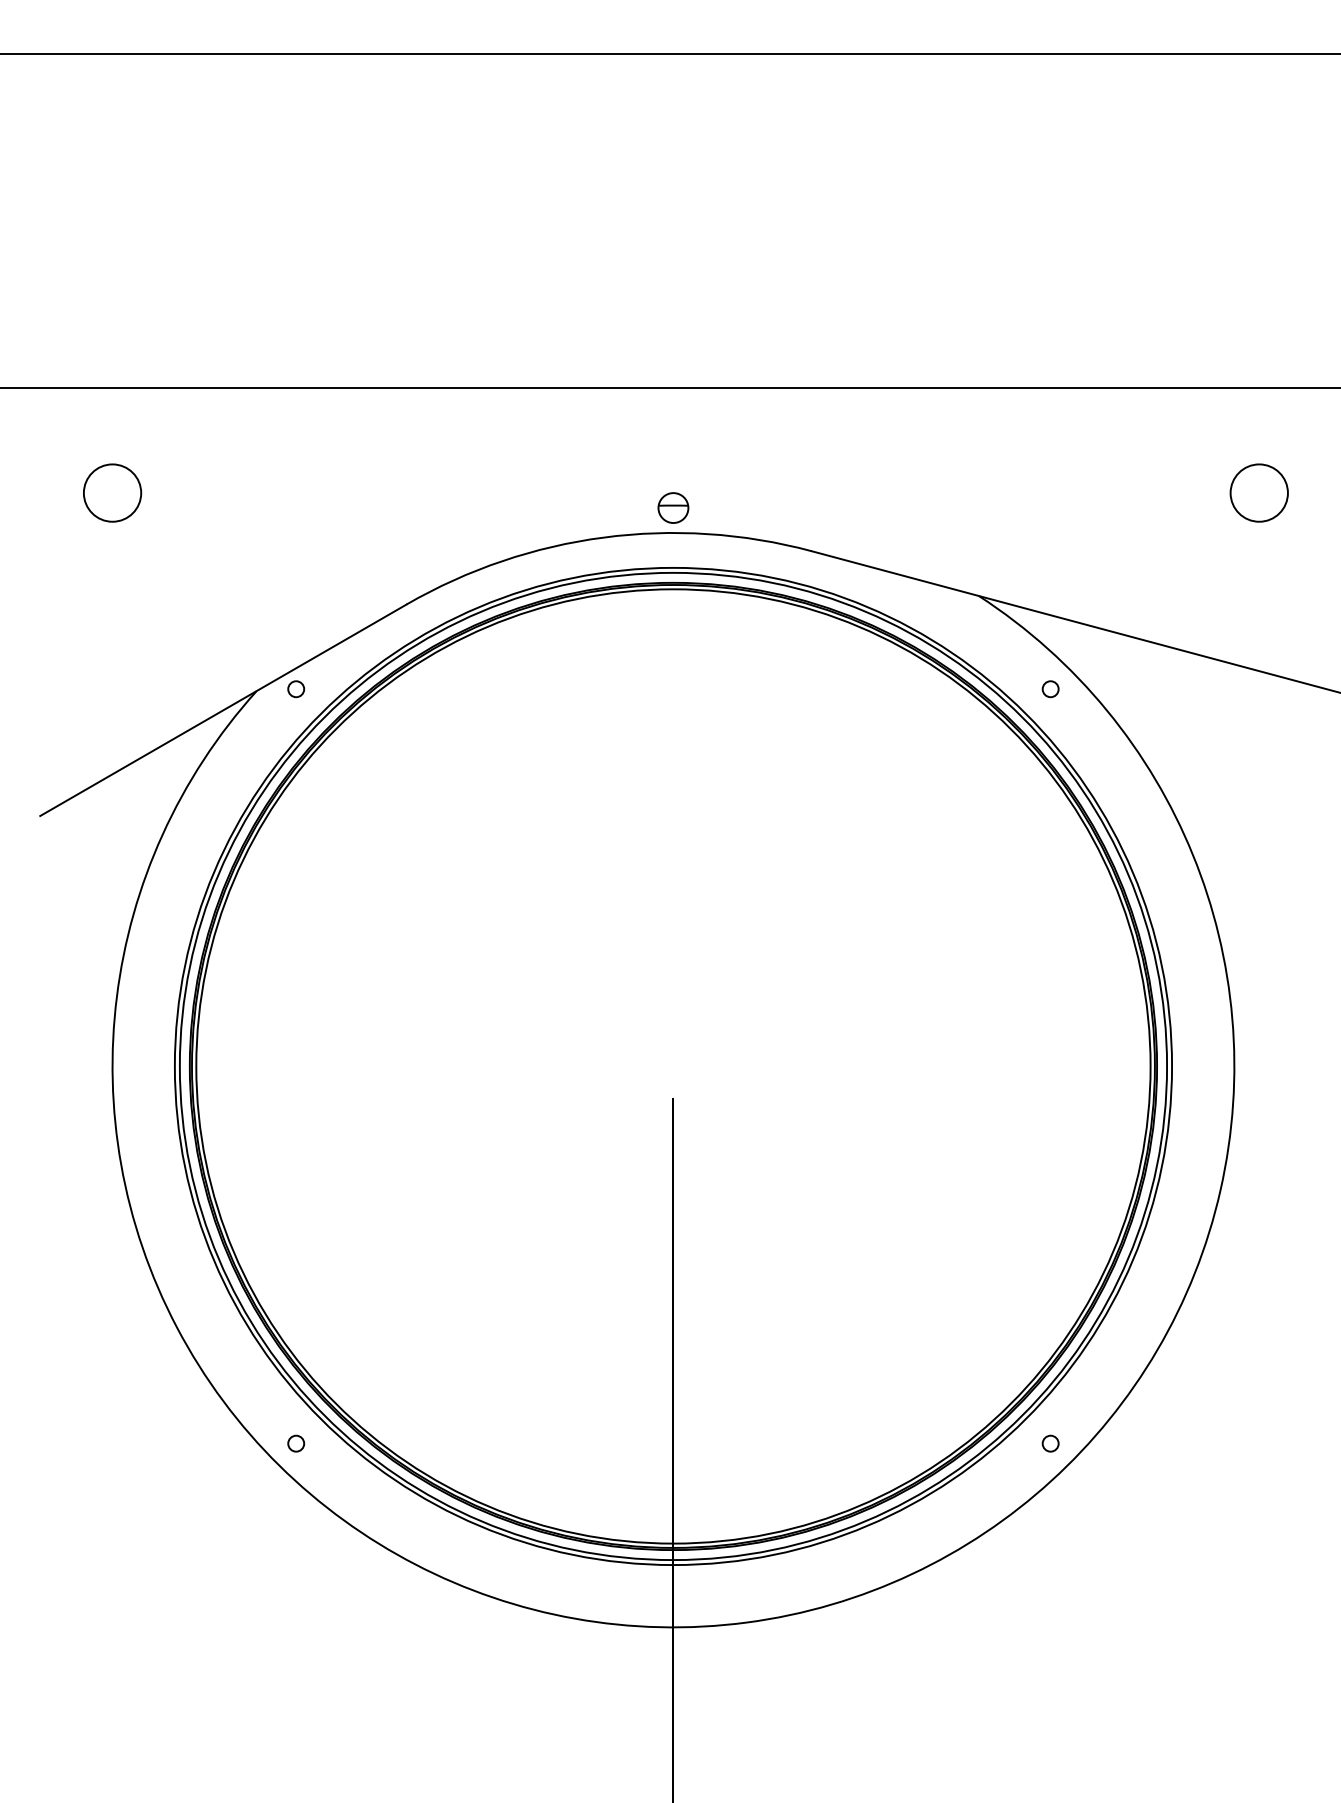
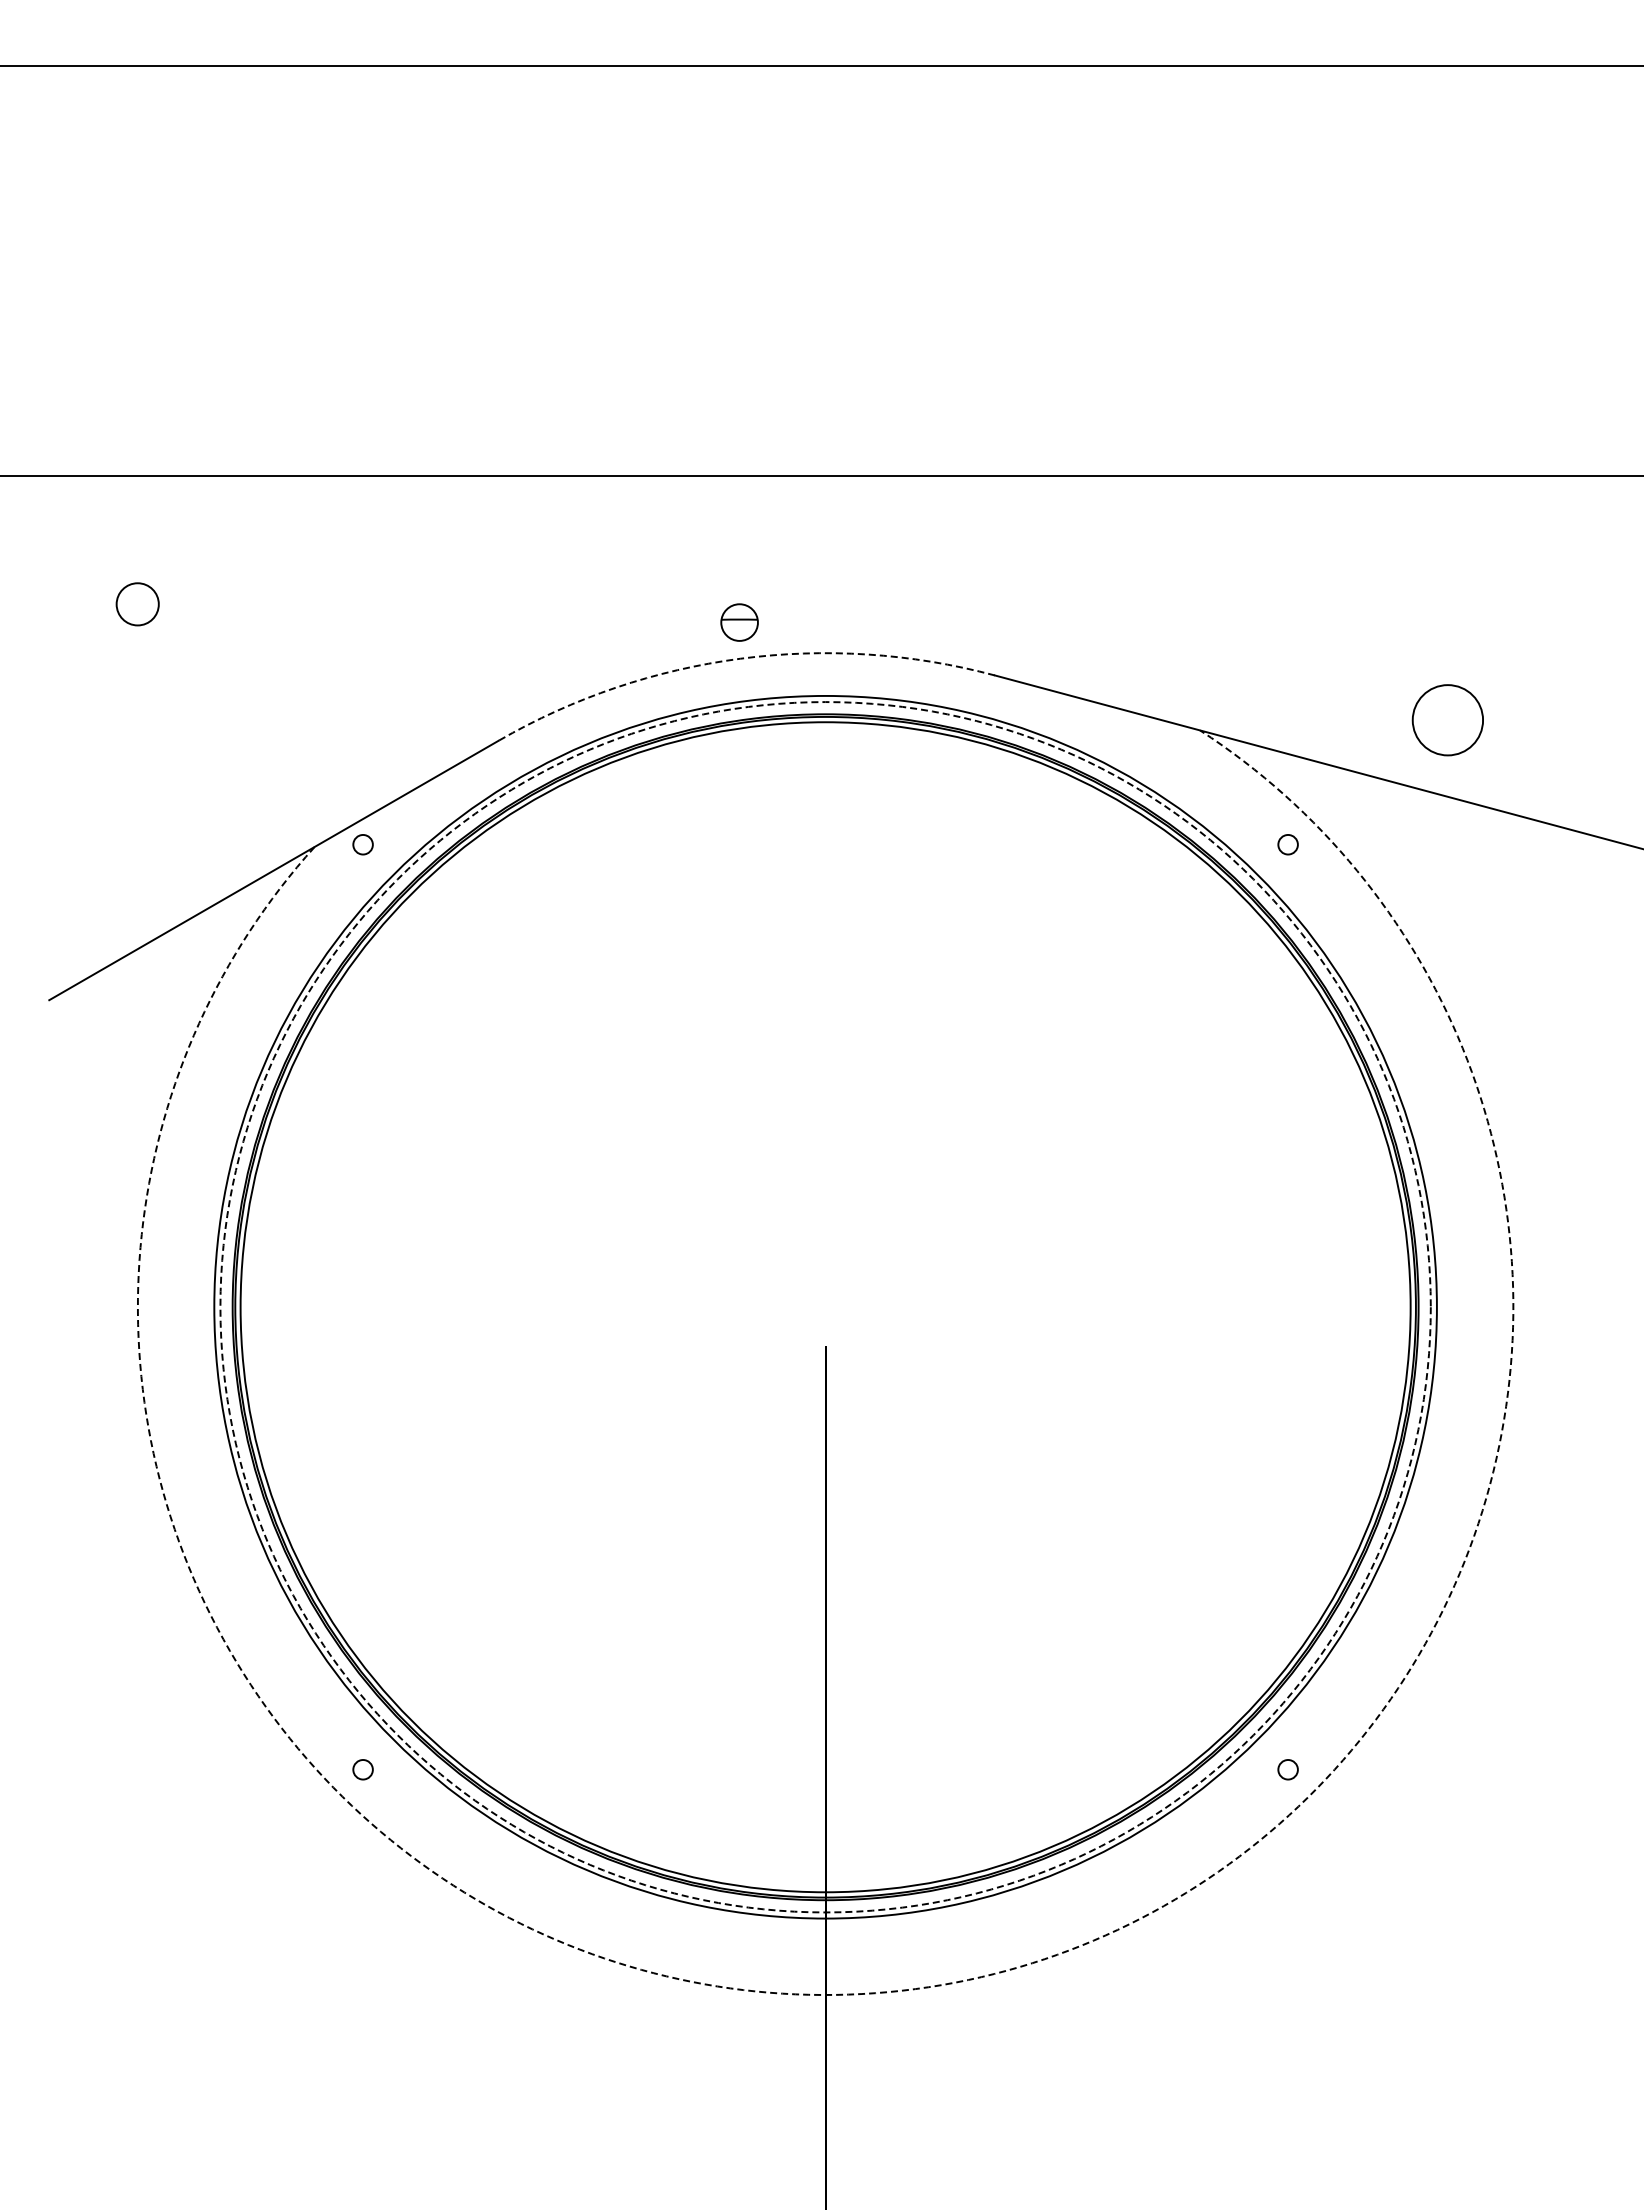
circle: (112, 493) -> (137, 604), size x0.6
circle: (1258, 493) -> (1447, 720), moved
part: (673, 507) -> (739, 622), moved
arc: (604, 537) -> (740, 658), solid -> dashed
circle: (673, 1066) -> (825, 1307), solid -> dashed
arc: (746, 1622) -> (915, 1989), solid -> dashed

